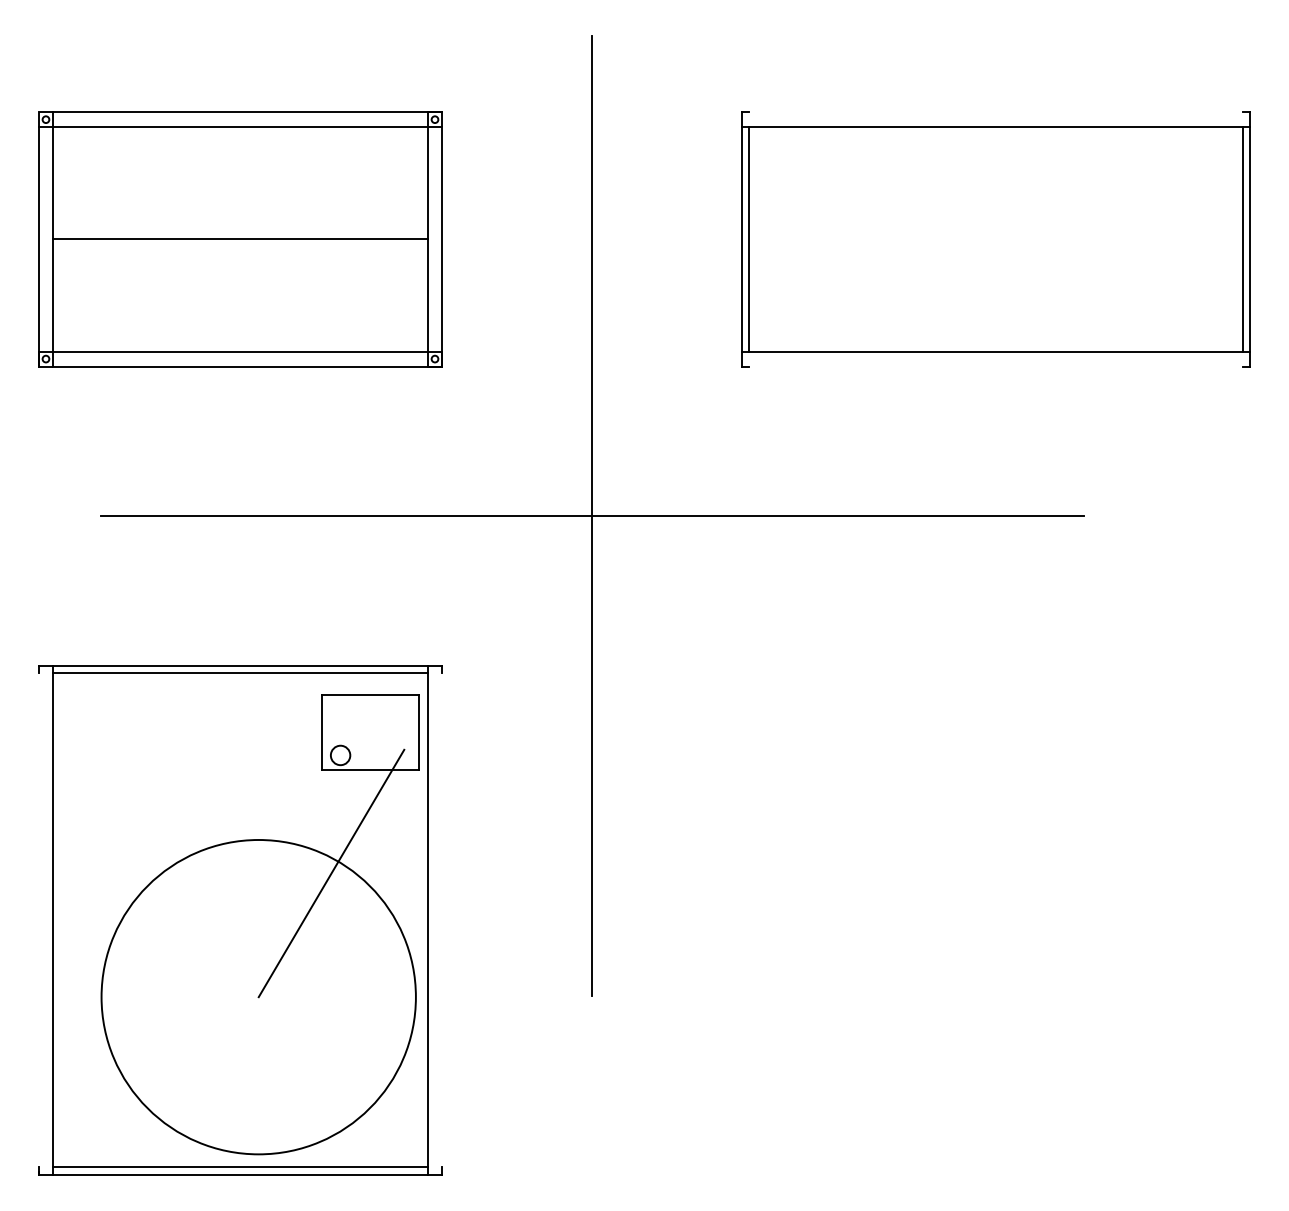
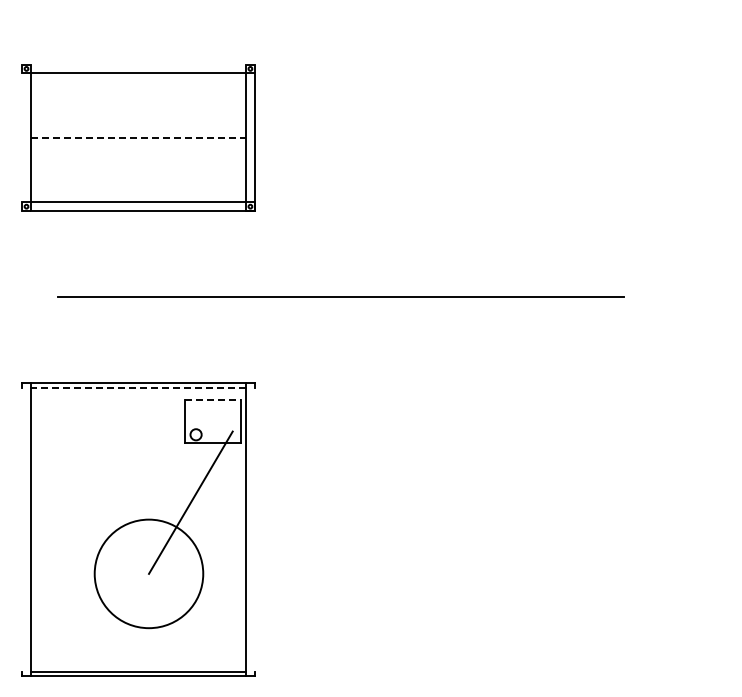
line: (247, 112) -> (142, 64), removed
line: (240, 238) -> (138, 137), solid -> dashed
part: (996, 238) -> (573, 137), removed
line: (38, 247) -> (22, 142), removed
line: (591, 515) -> (340, 296), removed
line: (240, 673) -> (138, 387), solid -> dashed
line: (370, 695) -> (213, 400), solid -> dashed
circle: (257, 996) -> (148, 573), size x0.6

